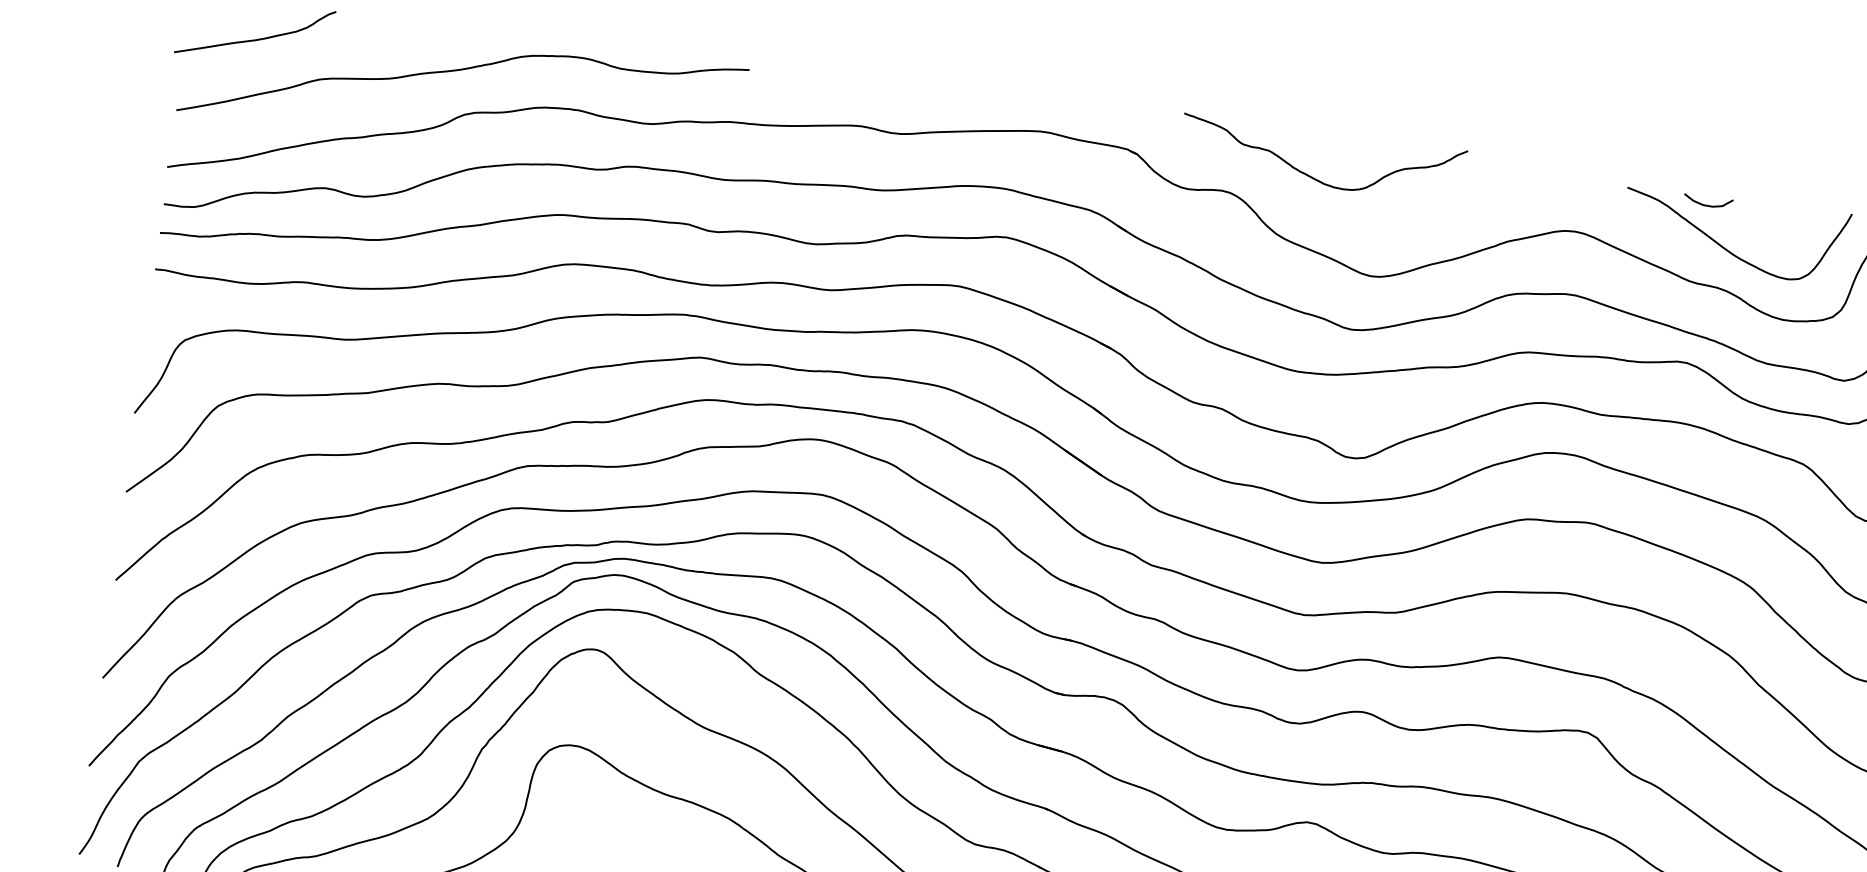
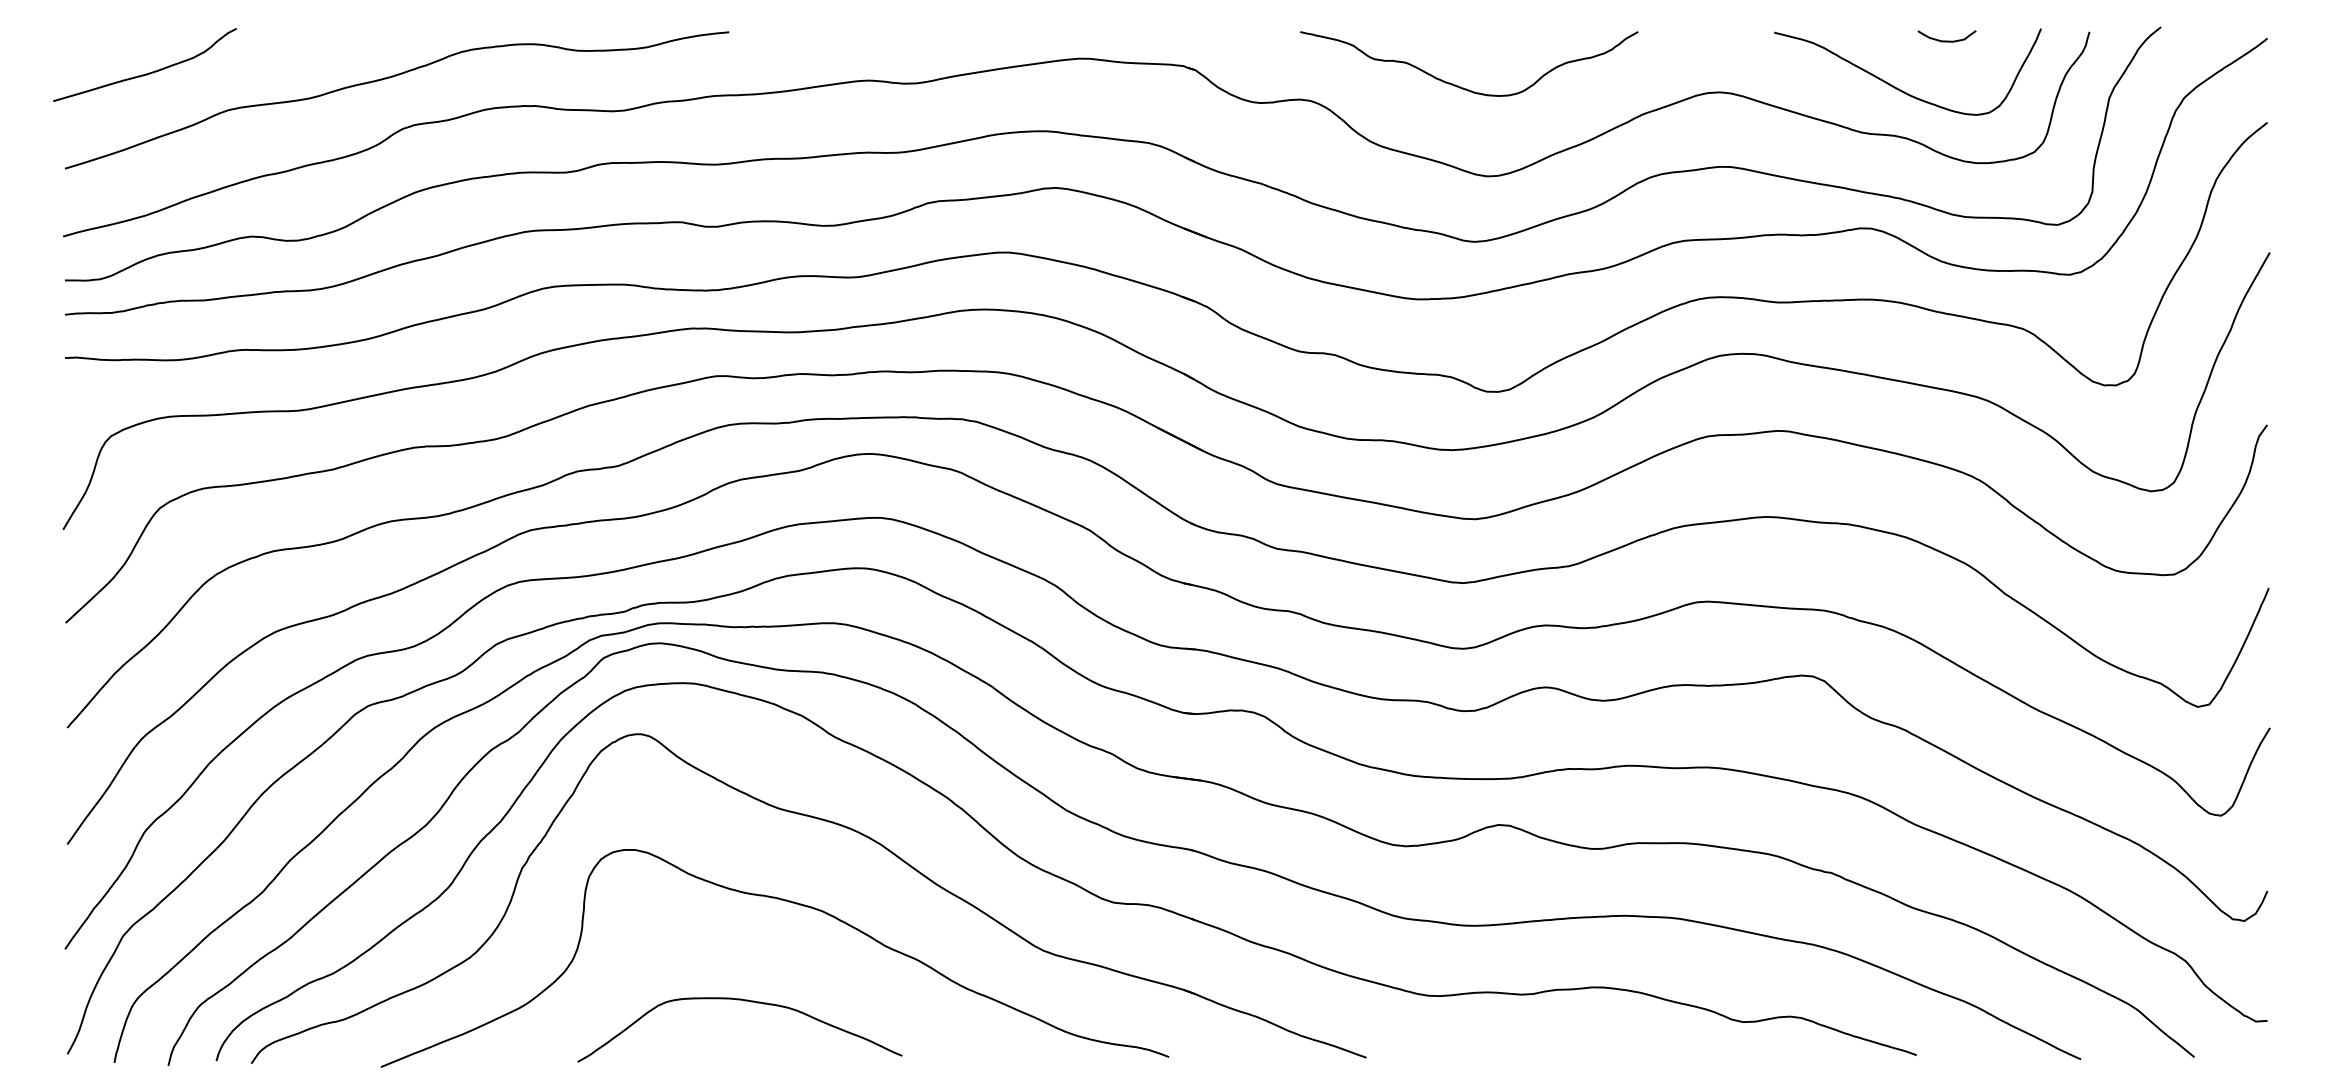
curve: (1311, 176) -> (1458, 85), moved
curve: (1707, 204) -> (1946, 40), moved

